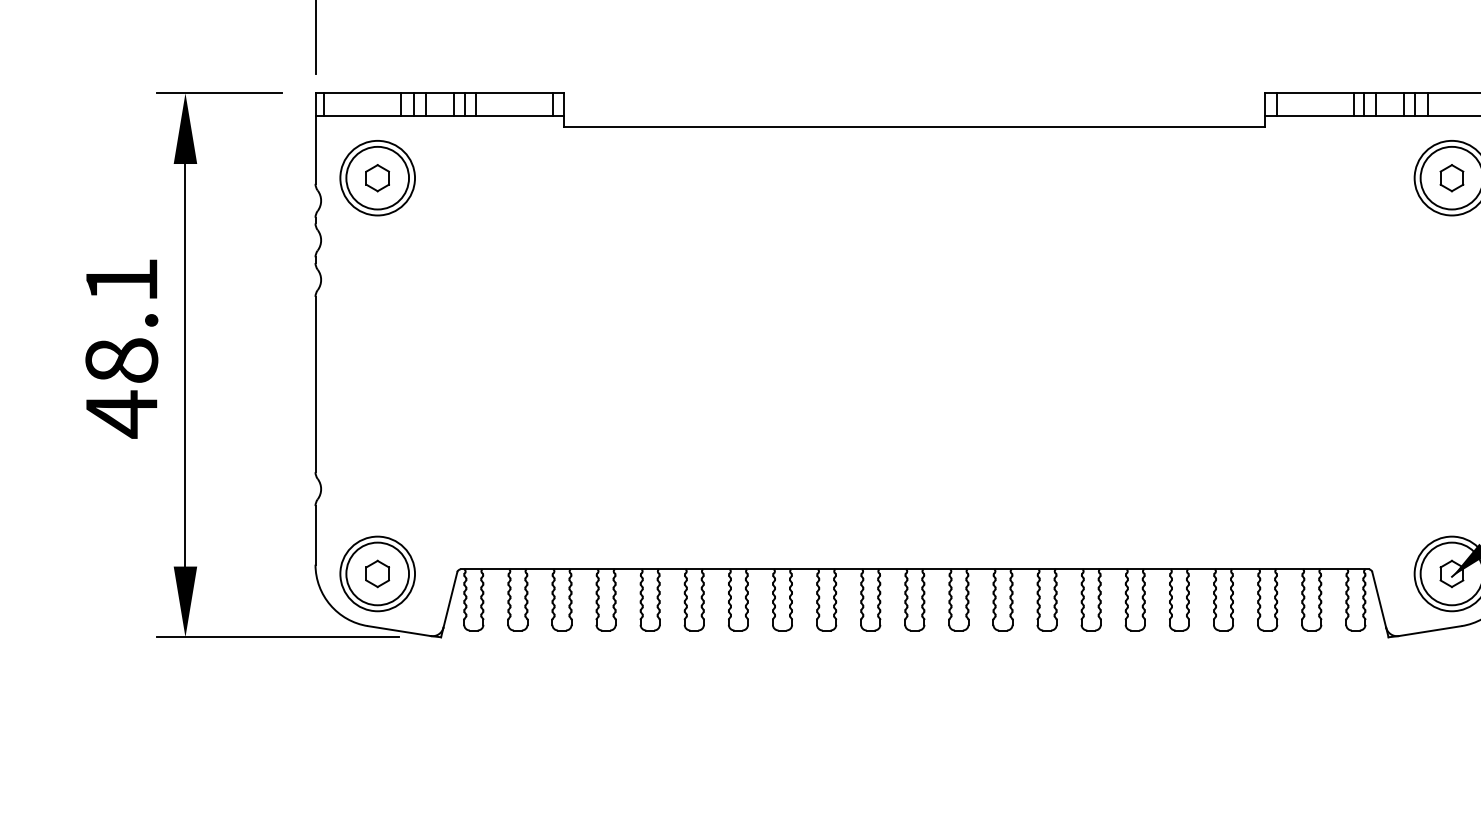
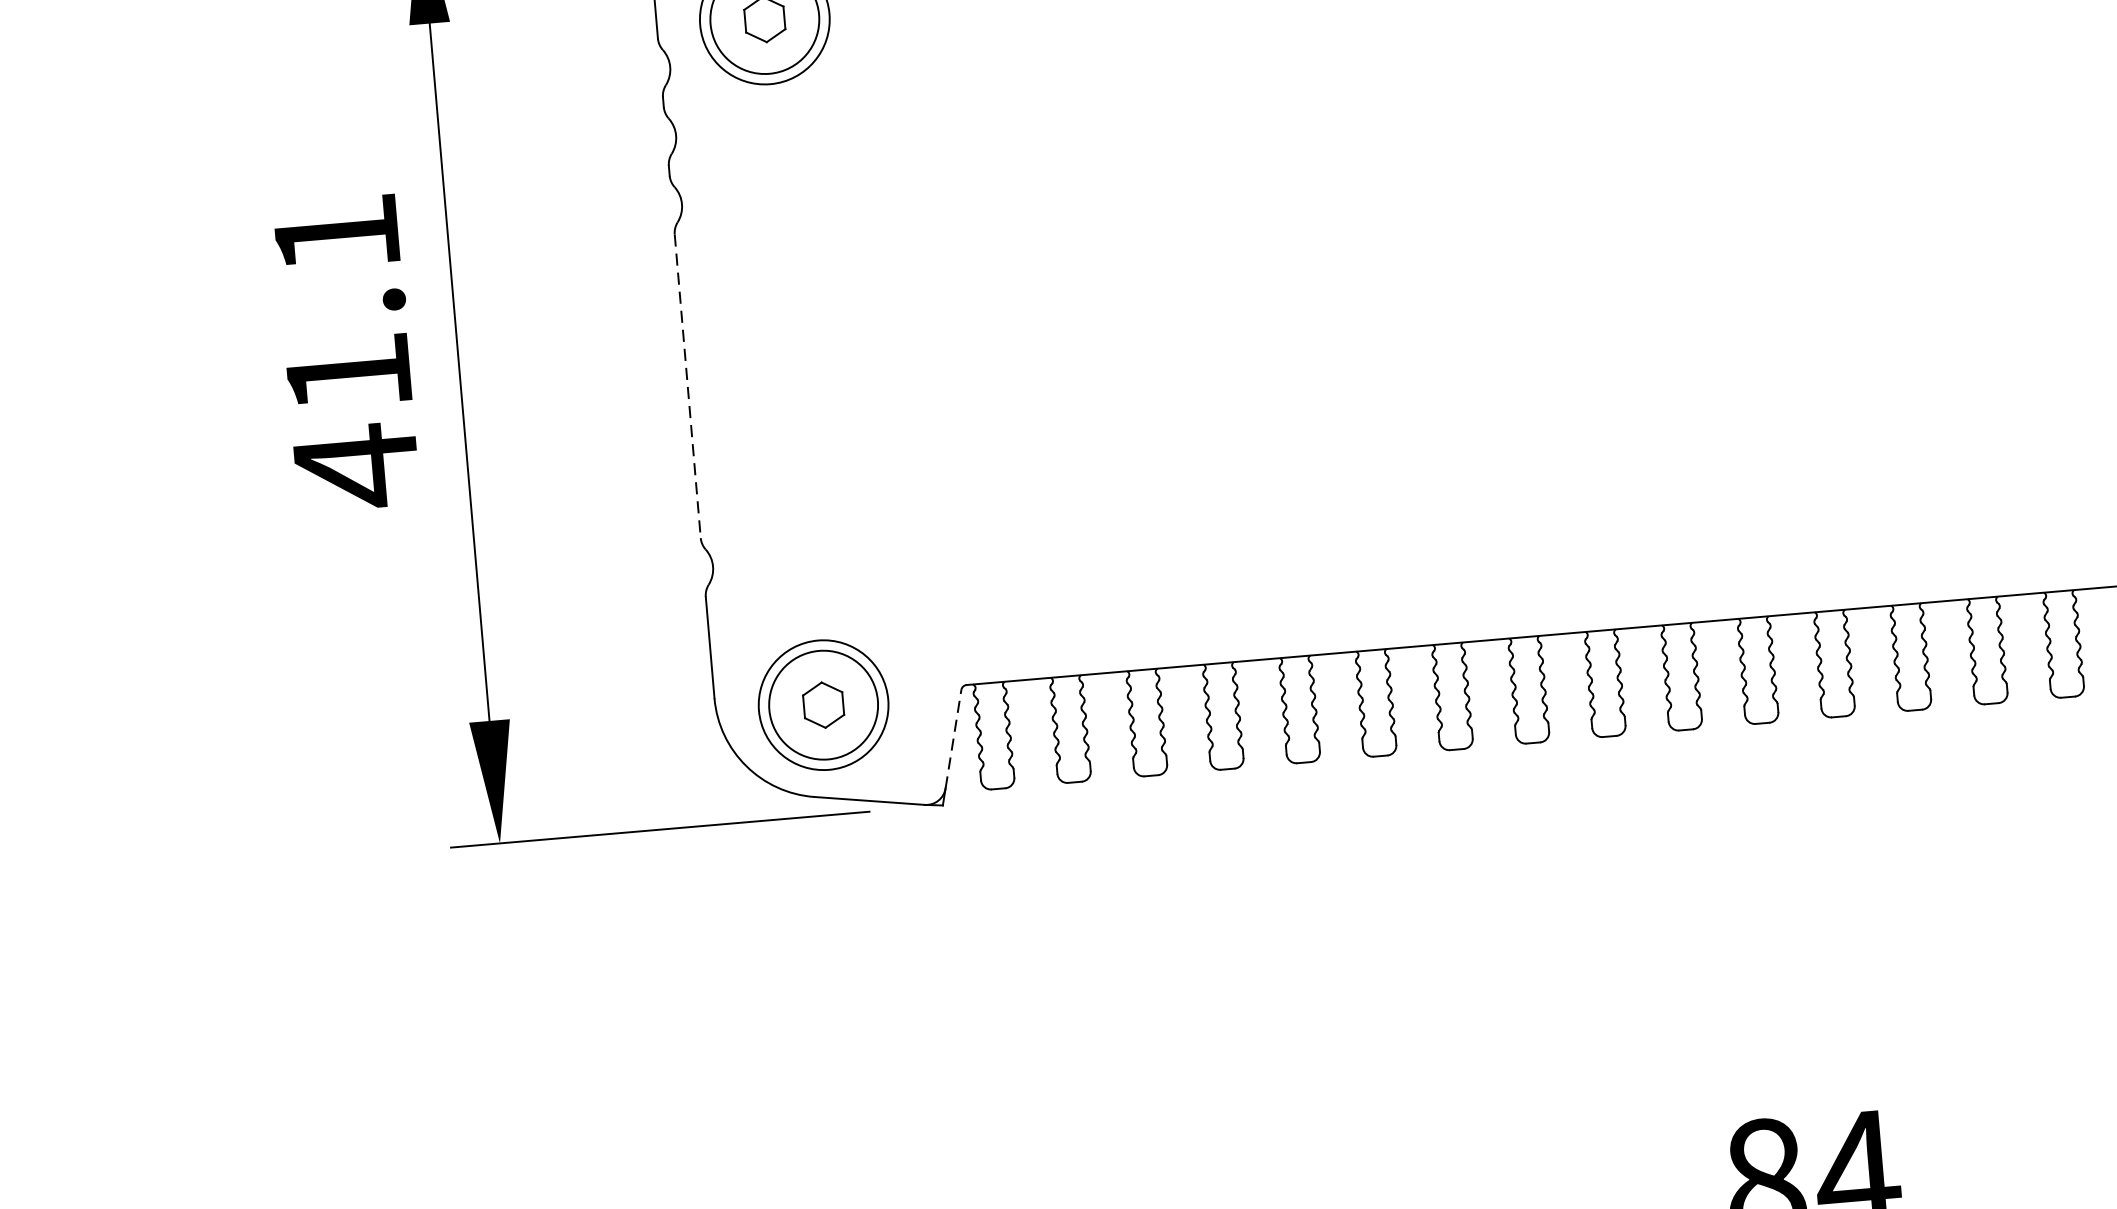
text: (121, 360) -> (348, 373), 48.1 -> 41.1
line: (315, 384) -> (687, 386), solid -> dashed
line: (450, 599) -> (953, 738), solid -> dashed

